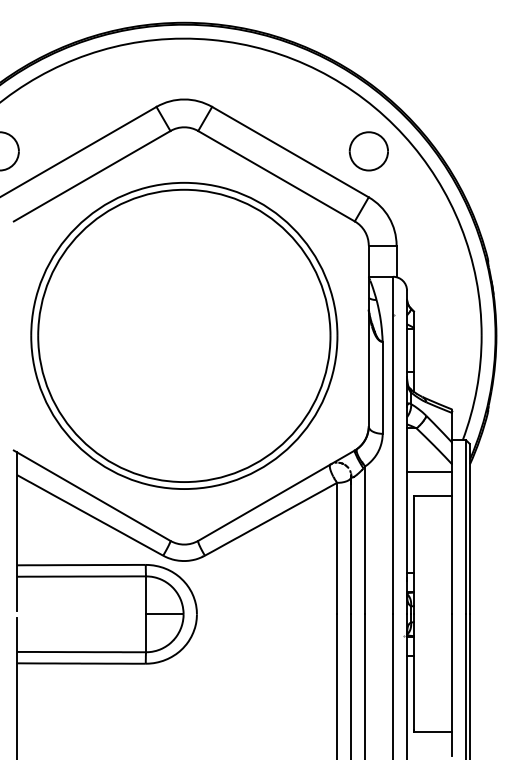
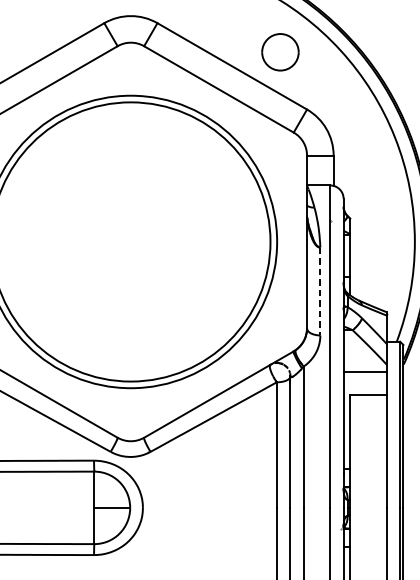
part: (368, 151) -> (280, 52), moved
line: (382, 388) -> (320, 292), solid -> dashed

